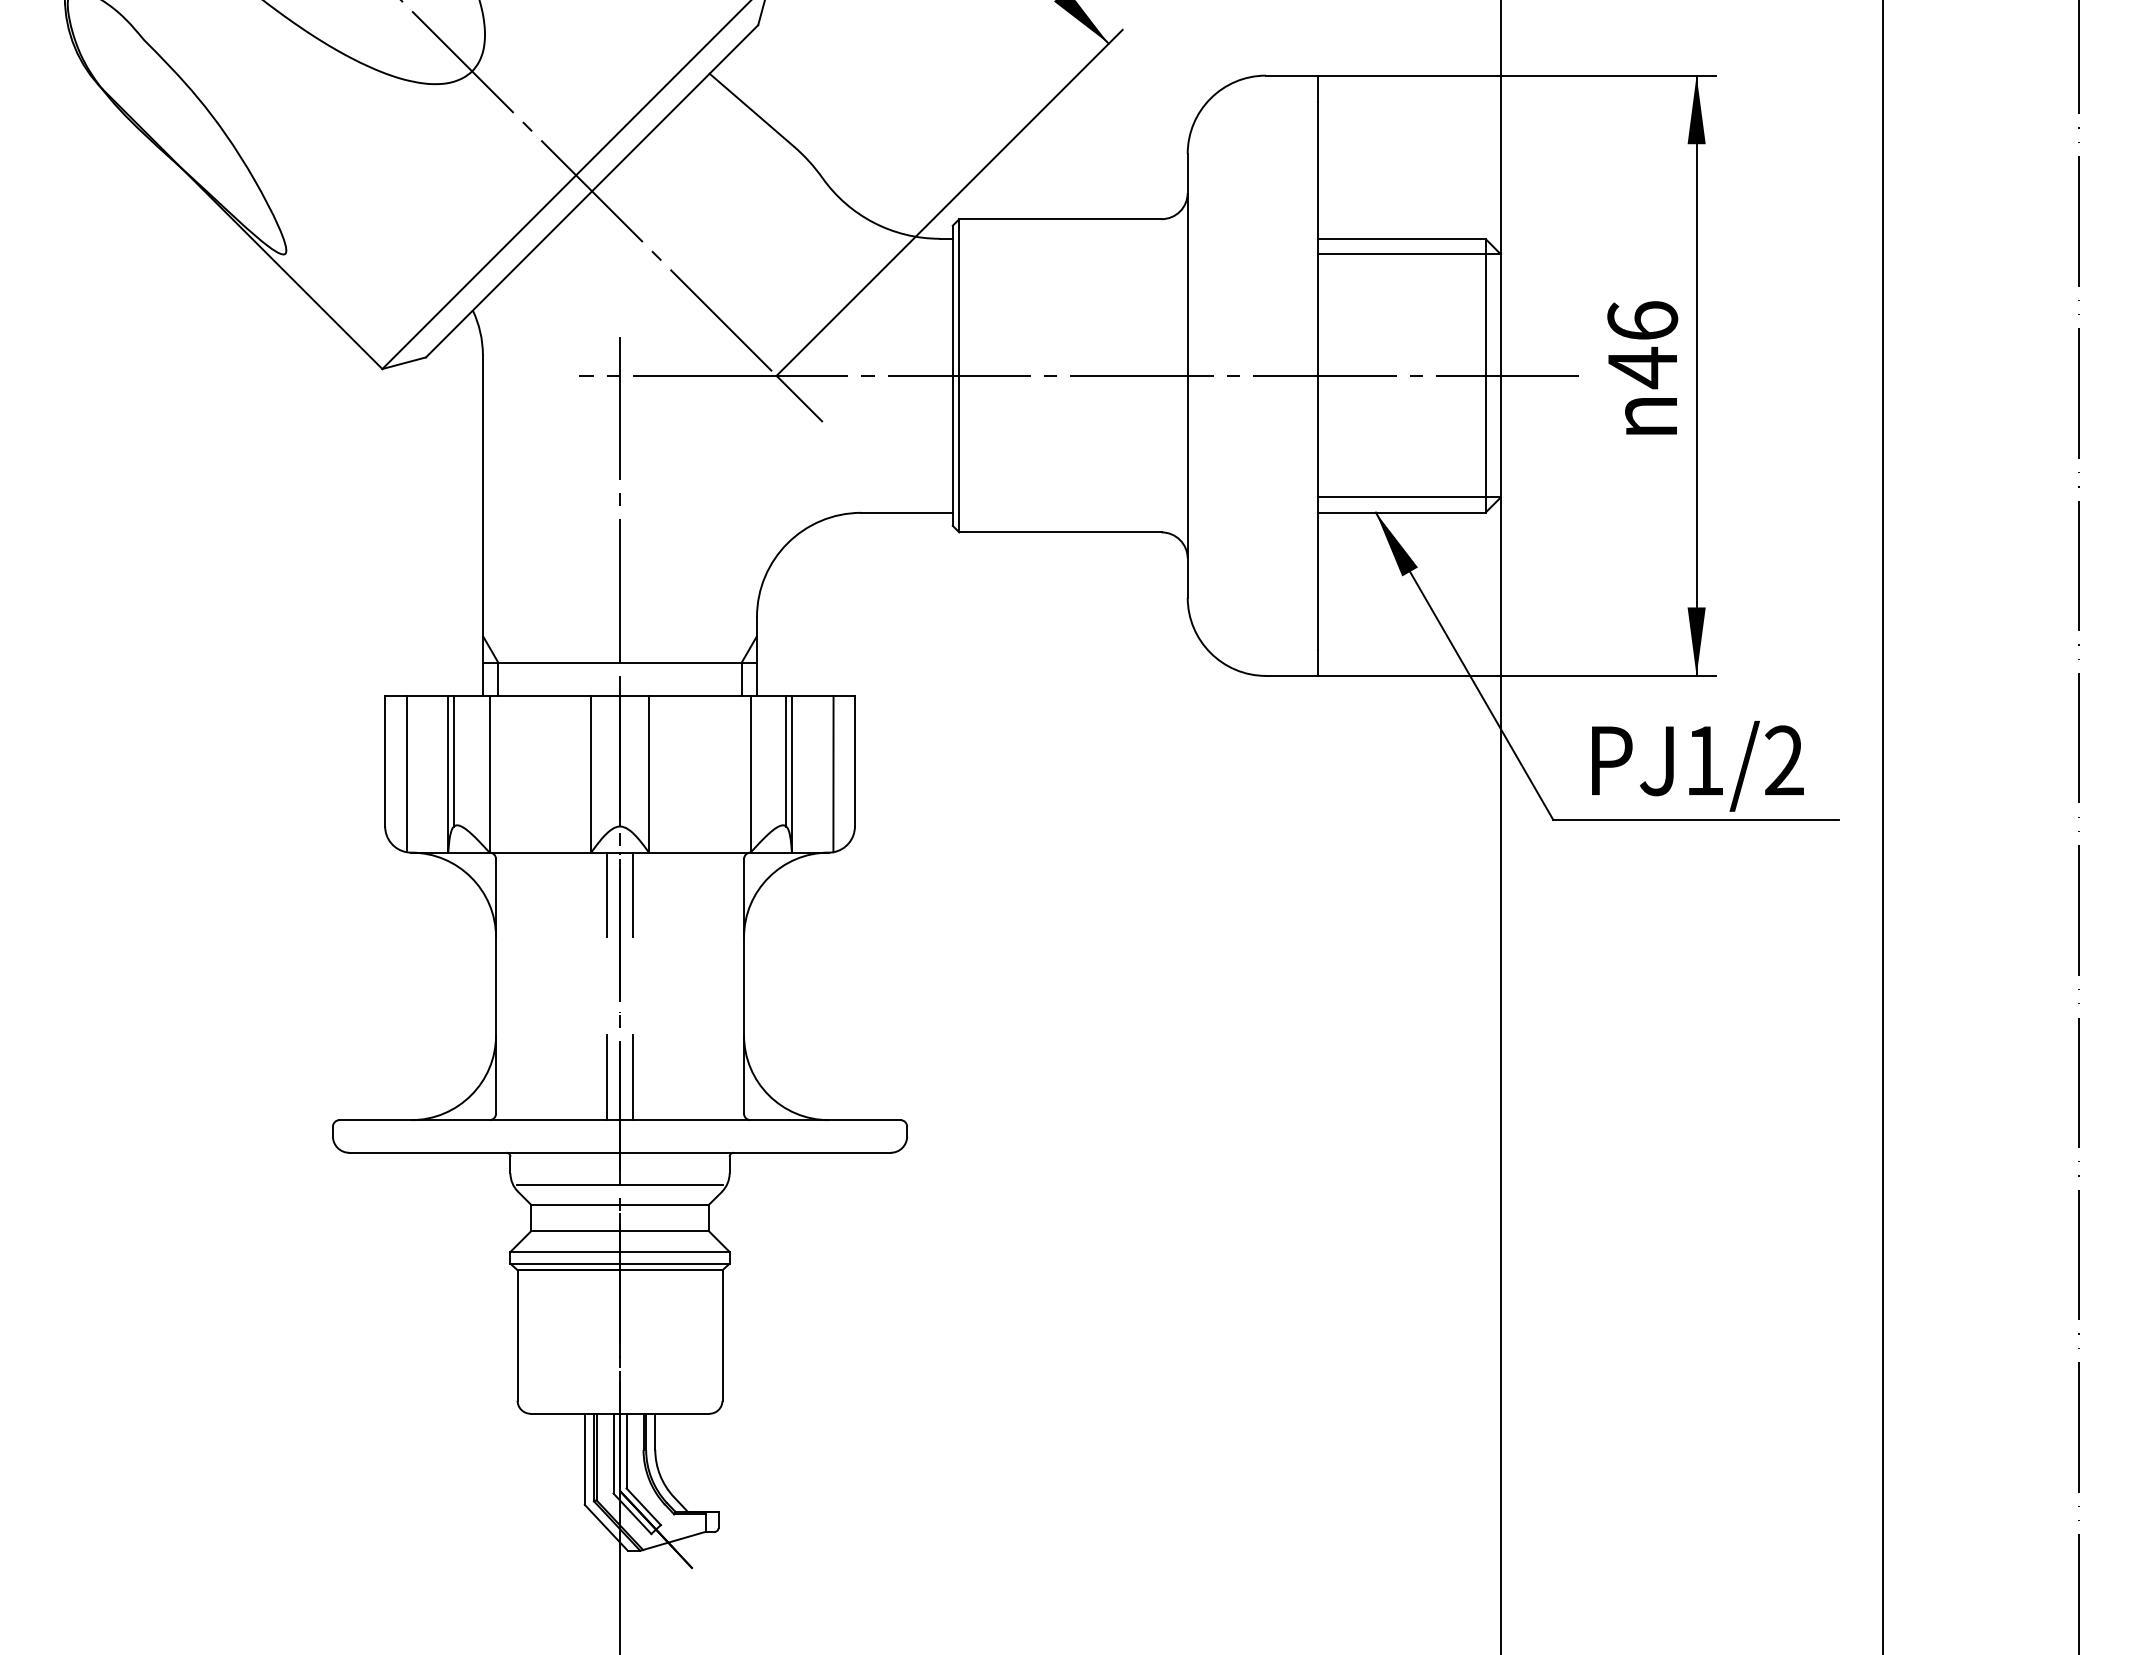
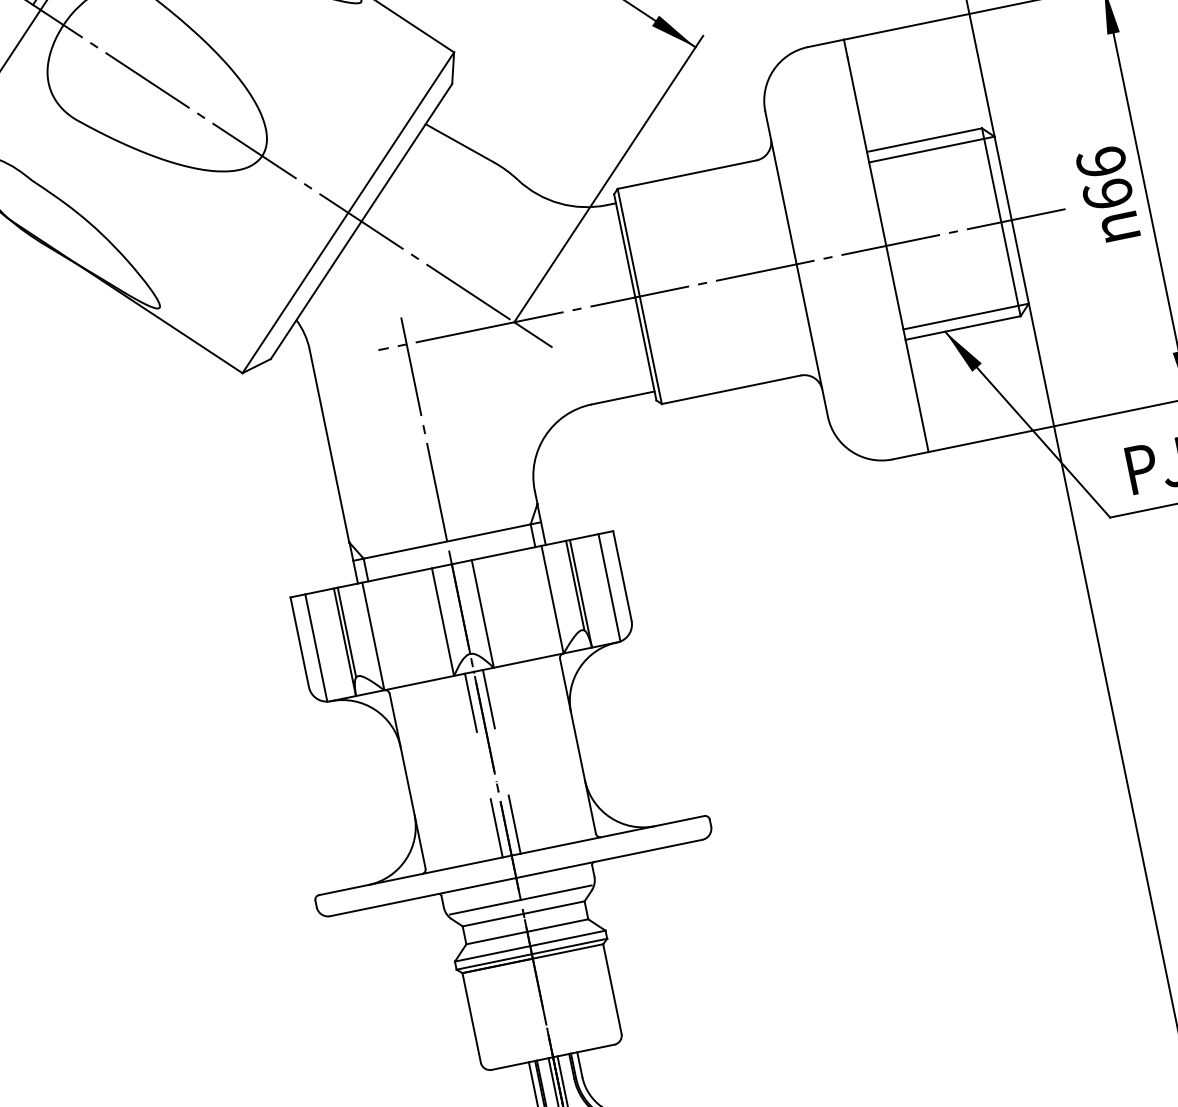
text: (1642, 367) -> (1107, 194), 46 -> 66

